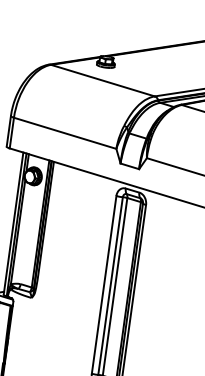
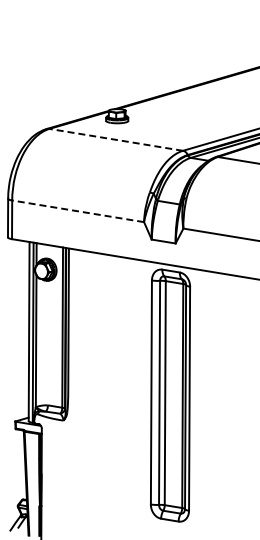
line: (103, 80) -> (116, 139), solid -> dashed
line: (65, 133) -> (78, 211), solid -> dashed

